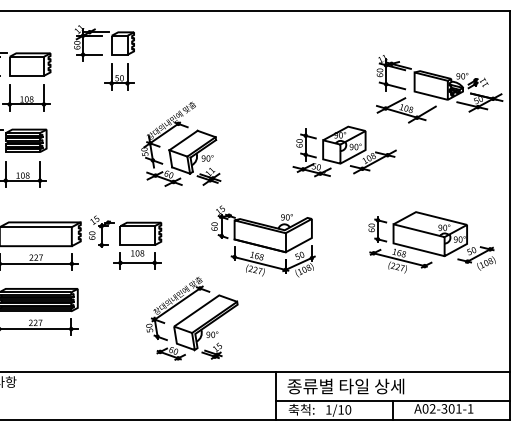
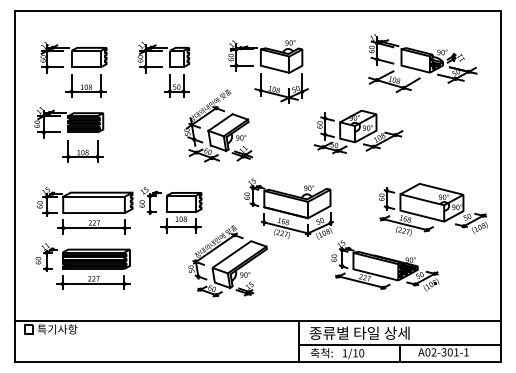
part: (104, 57) -> (163, 69), moved
part: (239, 80) -> (268, 71), added
part: (439, 89) -> (422, 63), moved
part: (376, 307) -> (385, 265), added
part: (191, 319) -> (227, 261), moved

